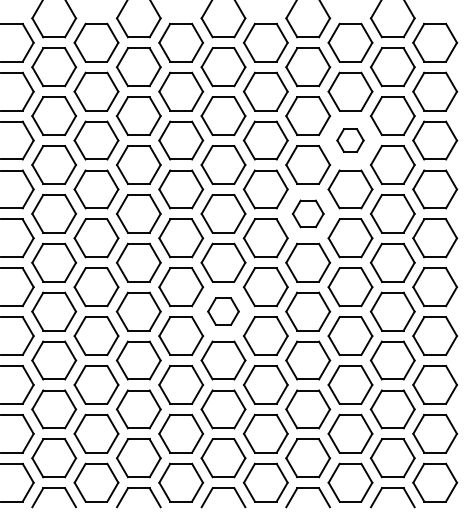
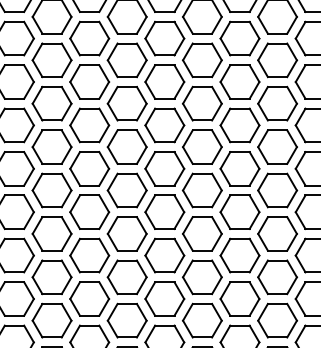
part: (350, 140) -> (277, 103), size x1.67
part: (308, 213) -> (240, 168), size x1.43
part: (223, 311) -> (164, 255), size x1.43

